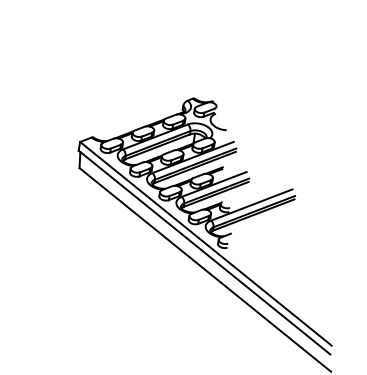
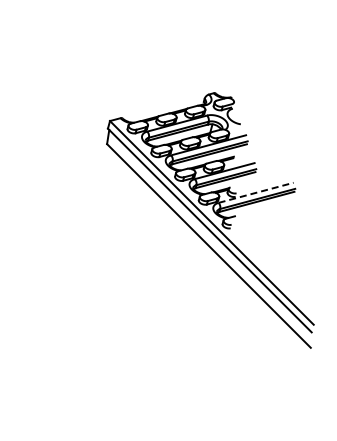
line: (252, 204) -> (256, 192), solid -> dashed

